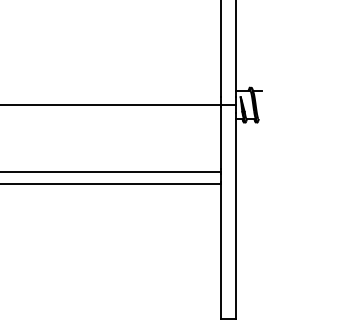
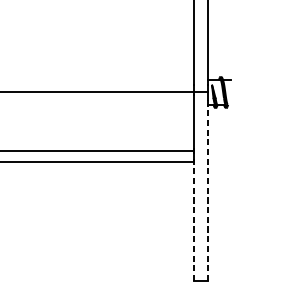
line: (236, 216) -> (208, 190), solid -> dashed
line: (220, 251) -> (194, 221), solid -> dashed

